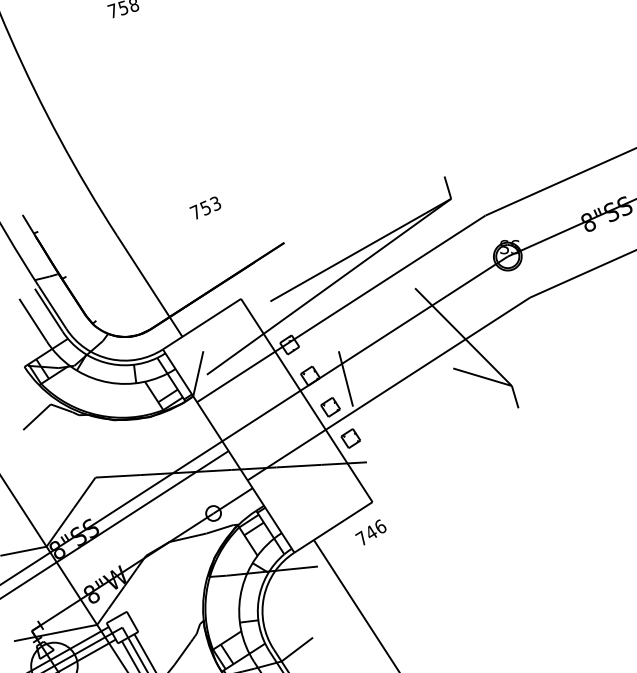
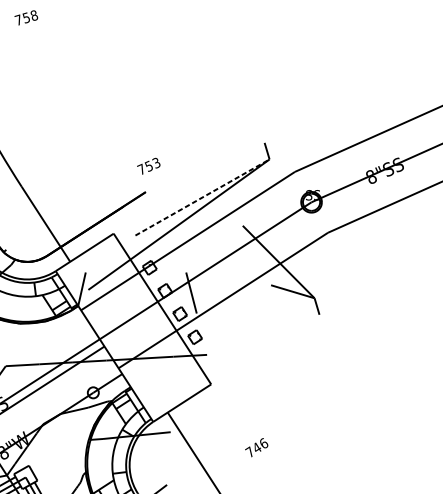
text: (205, 207) -> (148, 165), moved
line: (360, 250) -> (202, 197), solid -> dashed
text: (370, 532) -> (256, 447), moved

